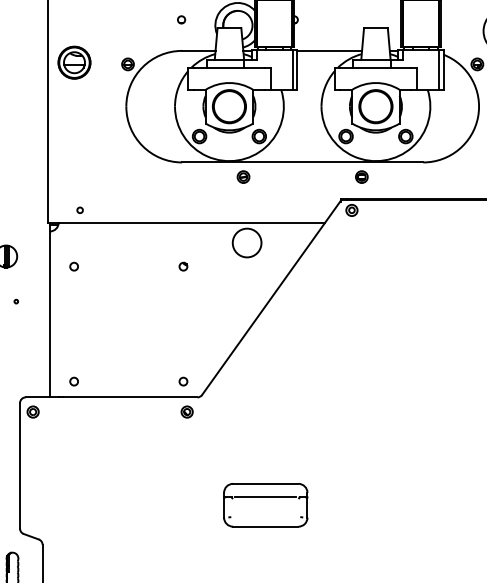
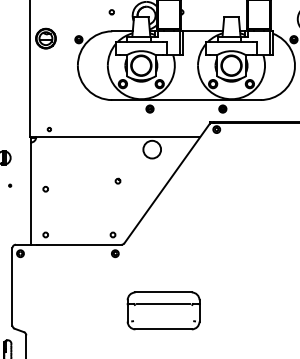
circle: (73, 265) -> (45, 188), moved
part: (182, 265) -> (117, 180), moved
part: (265, 505) -> (163, 311), size x1.4

